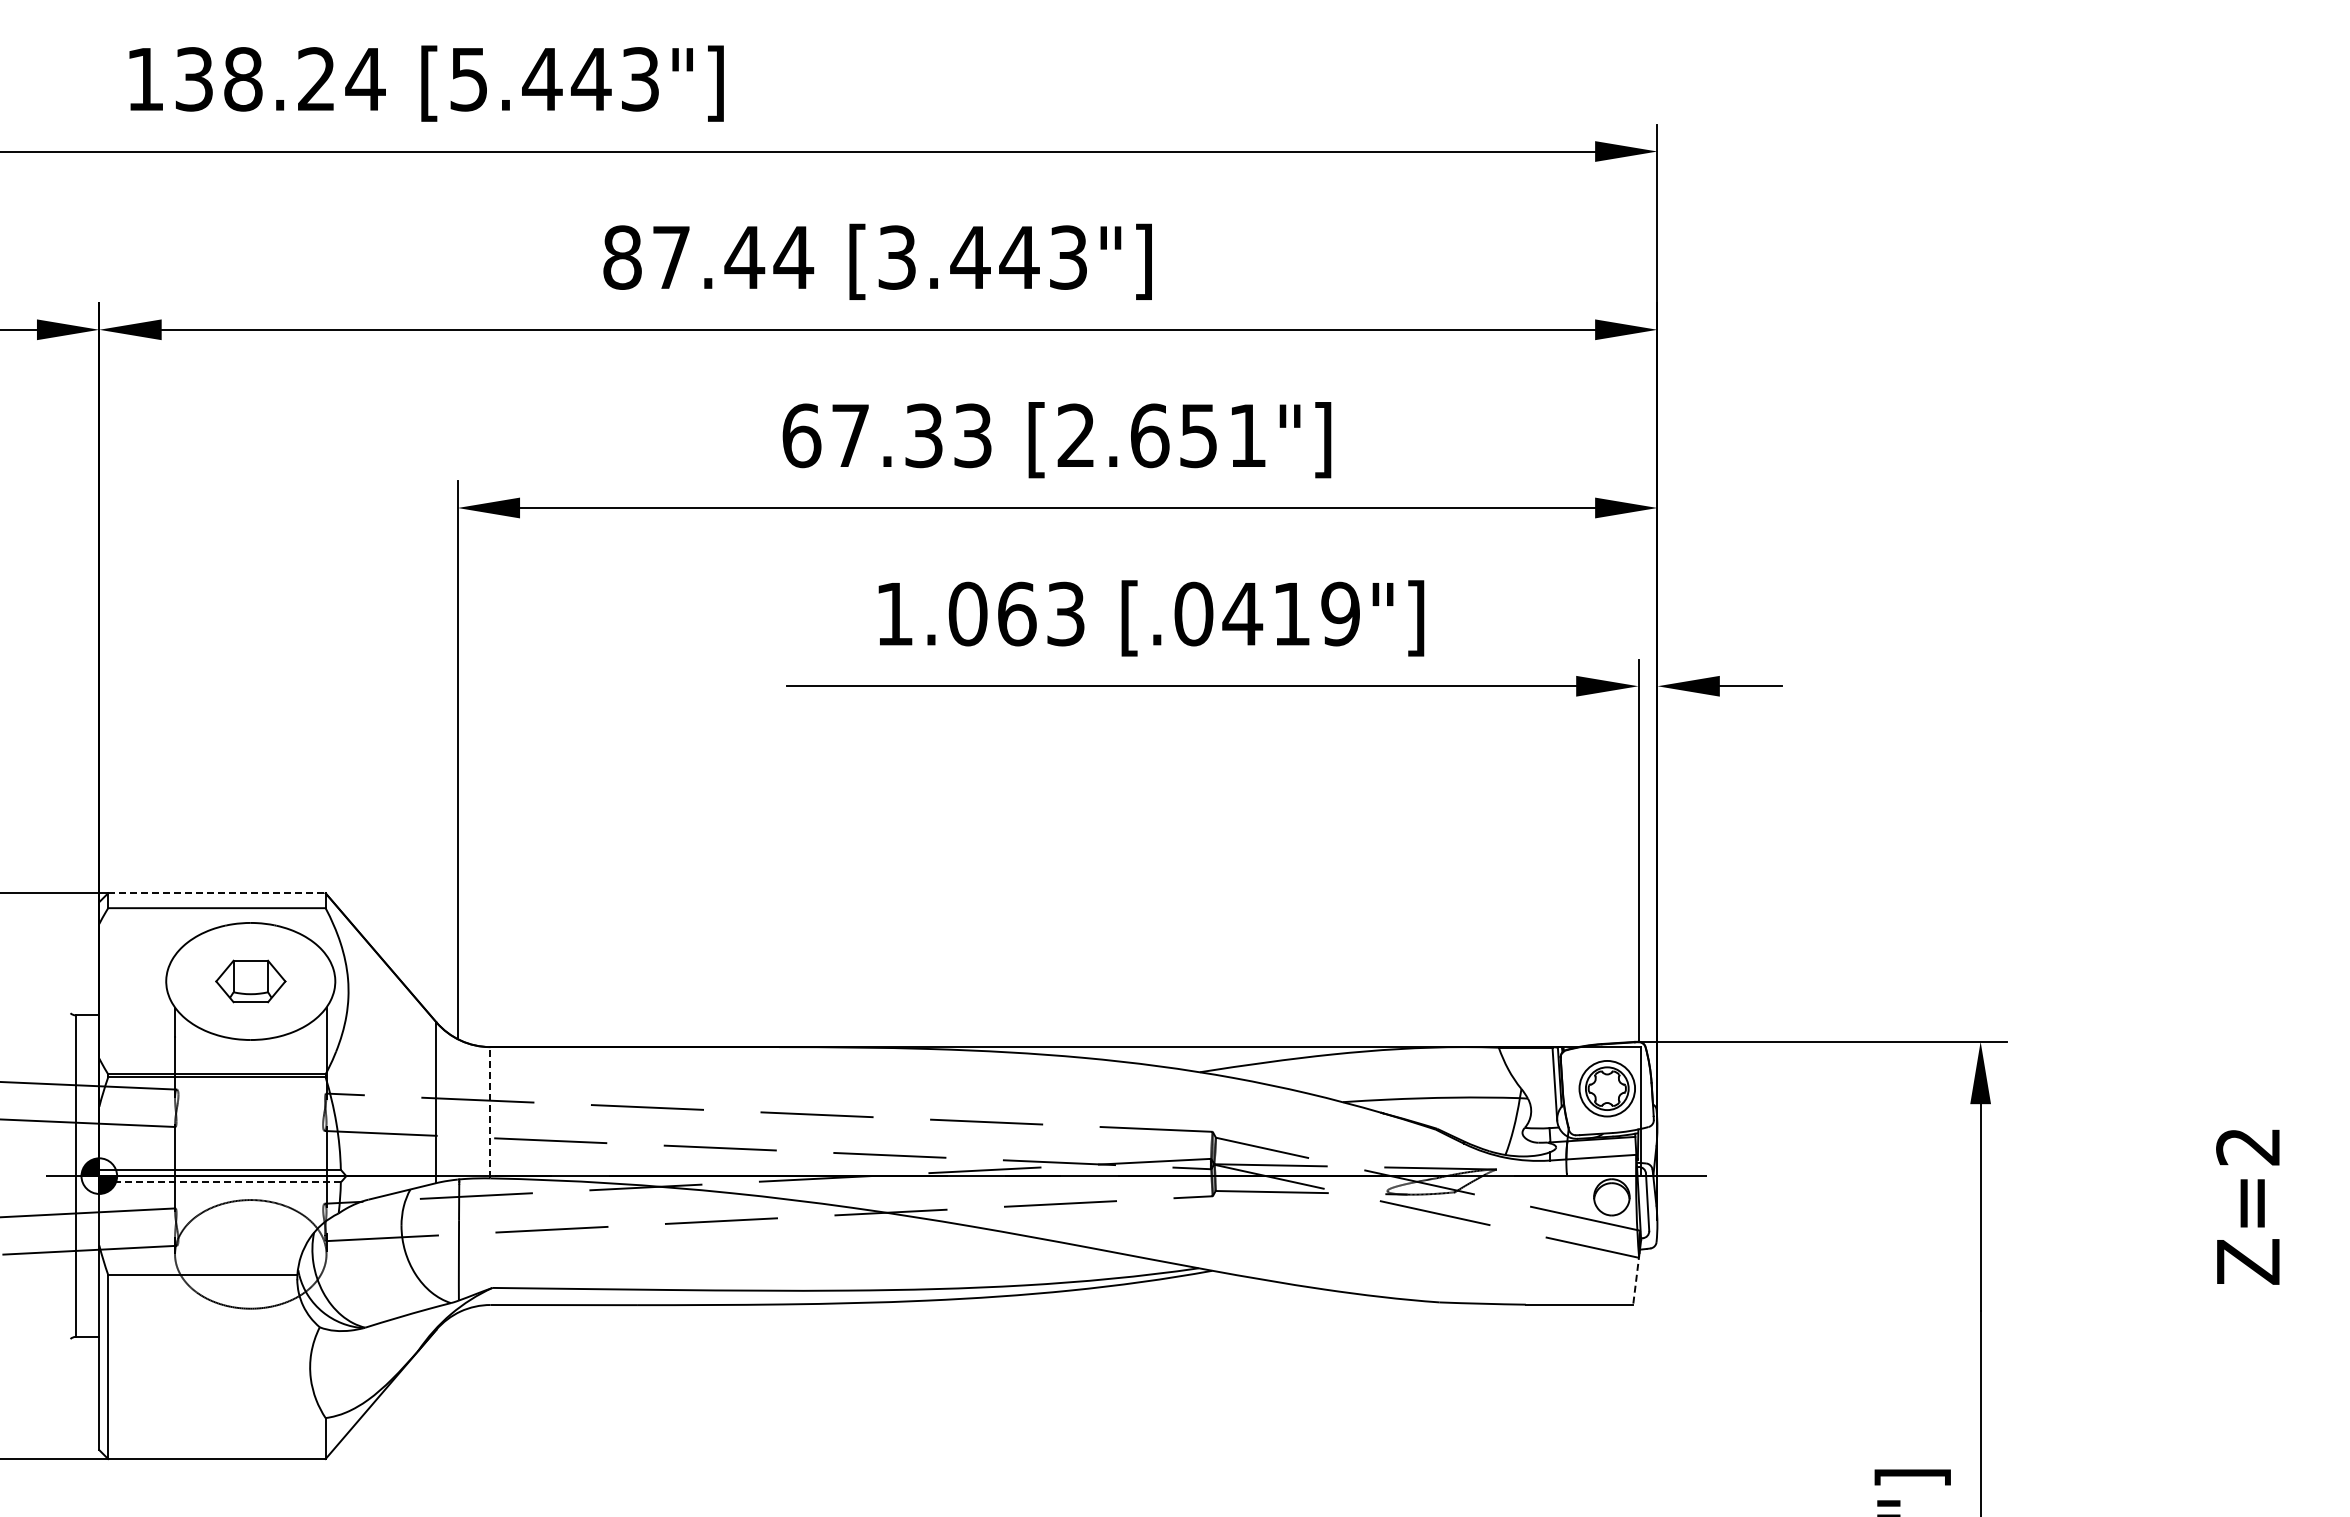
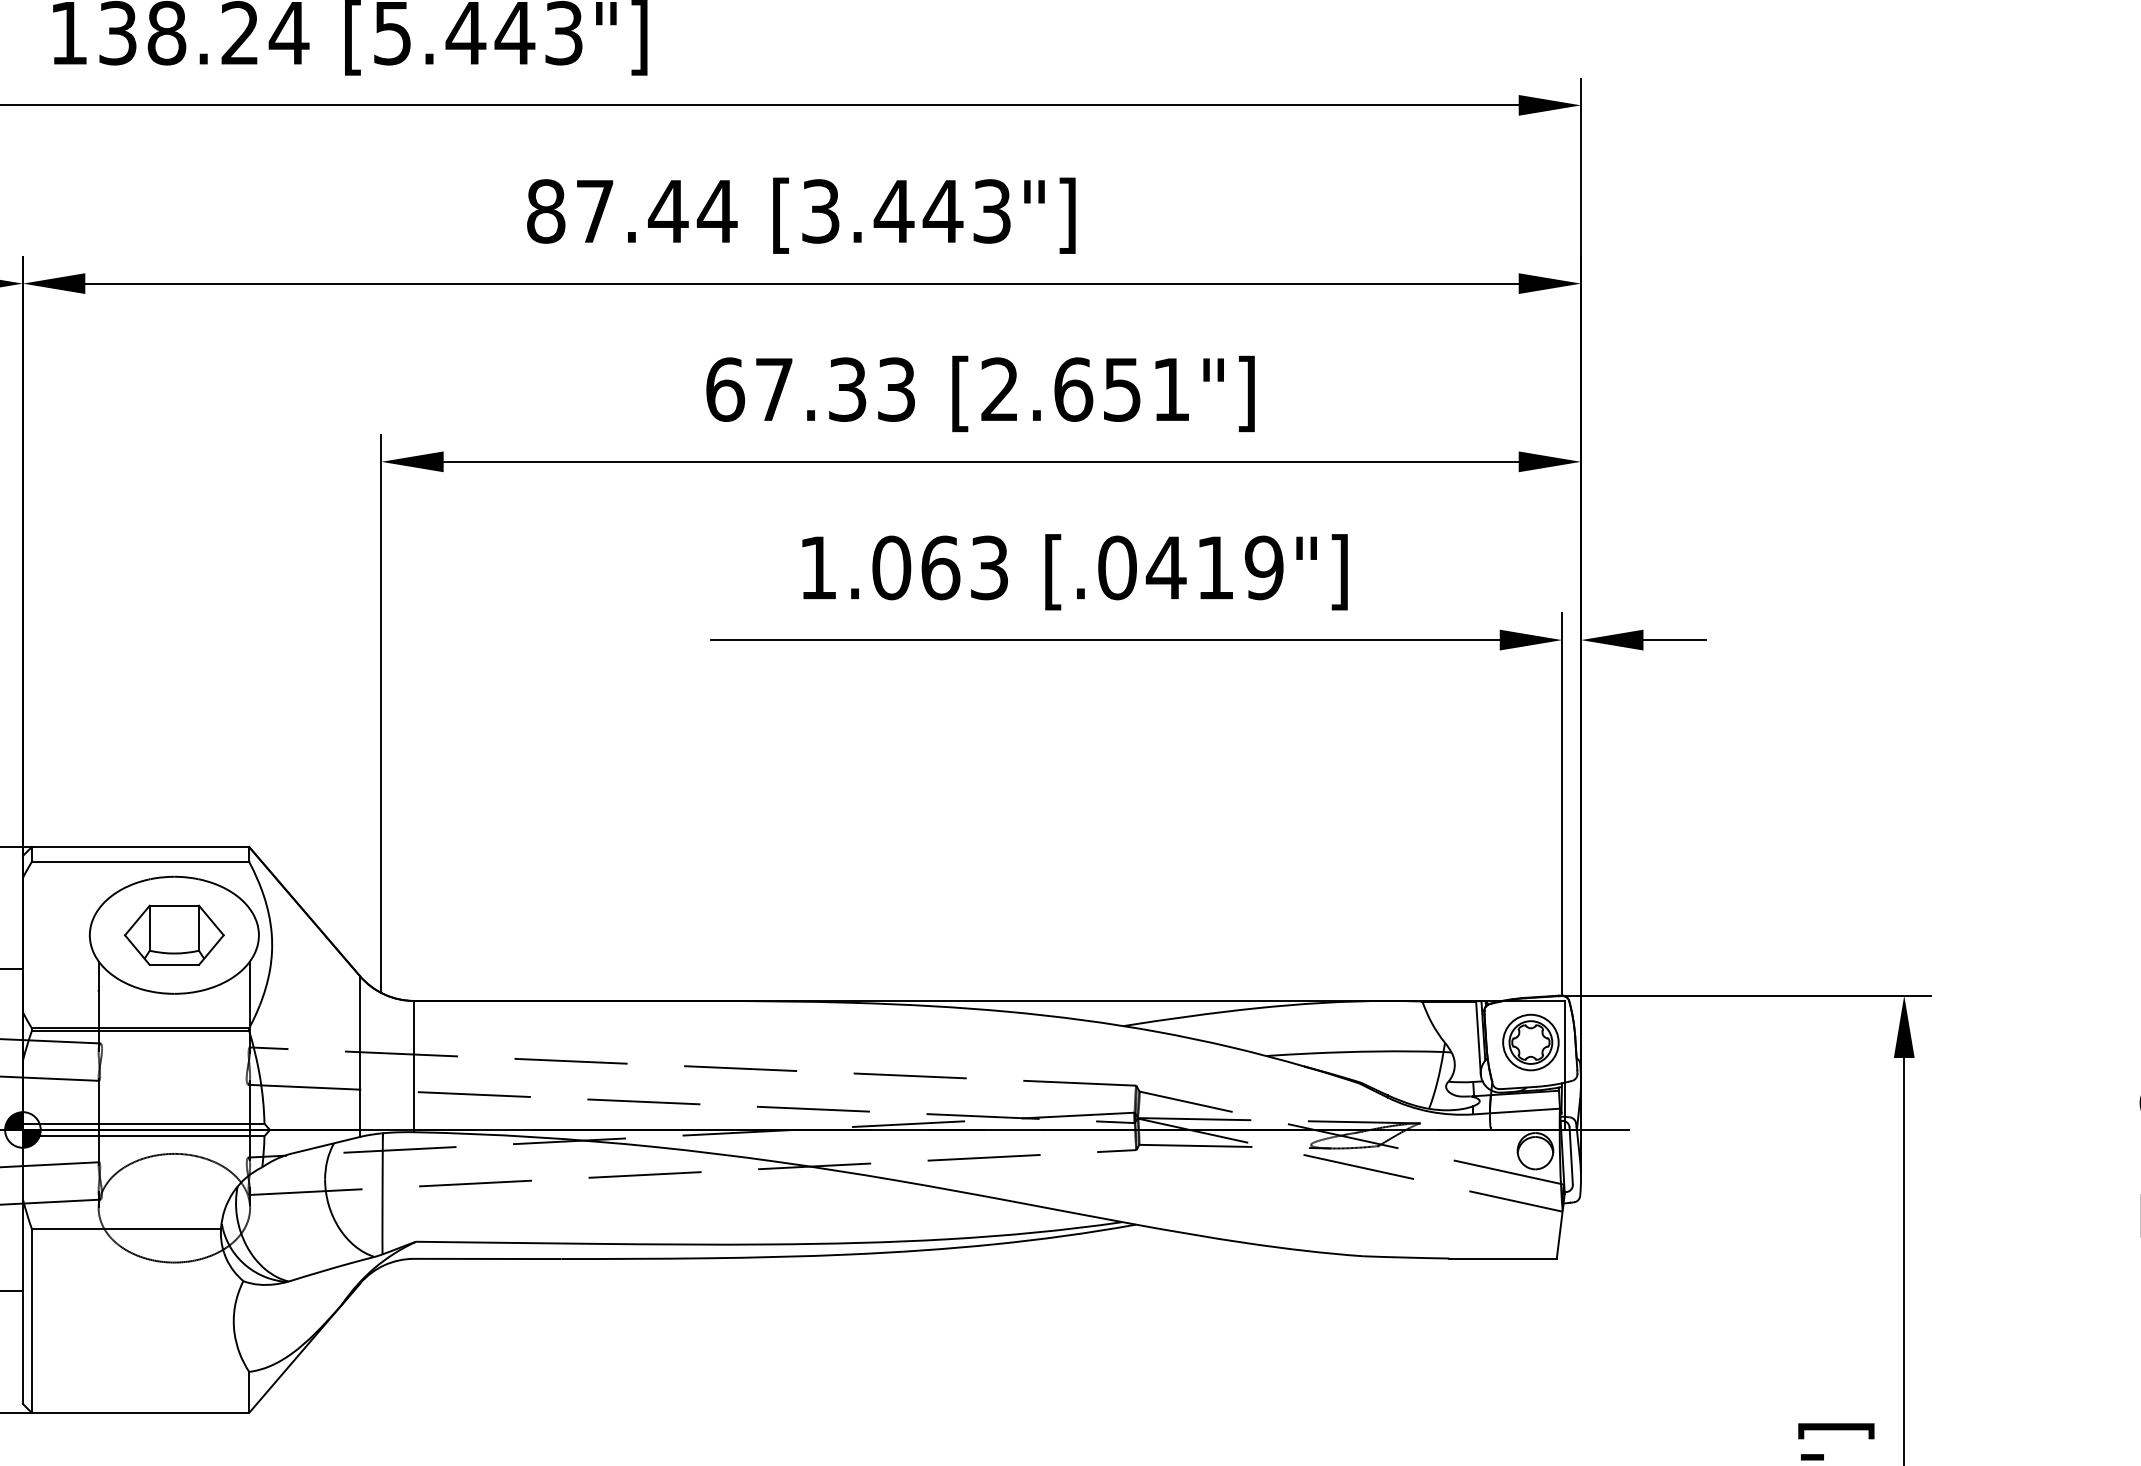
line: (216, 893) -> (140, 847), dashed -> solid
part: (250, 981) -> (174, 935), size x1.43
line: (490, 1112) -> (414, 1066), dashed -> solid
line: (220, 1182) -> (144, 1136), dashed -> solid
line: (1636, 1279) -> (1560, 1233), dashed -> solid

